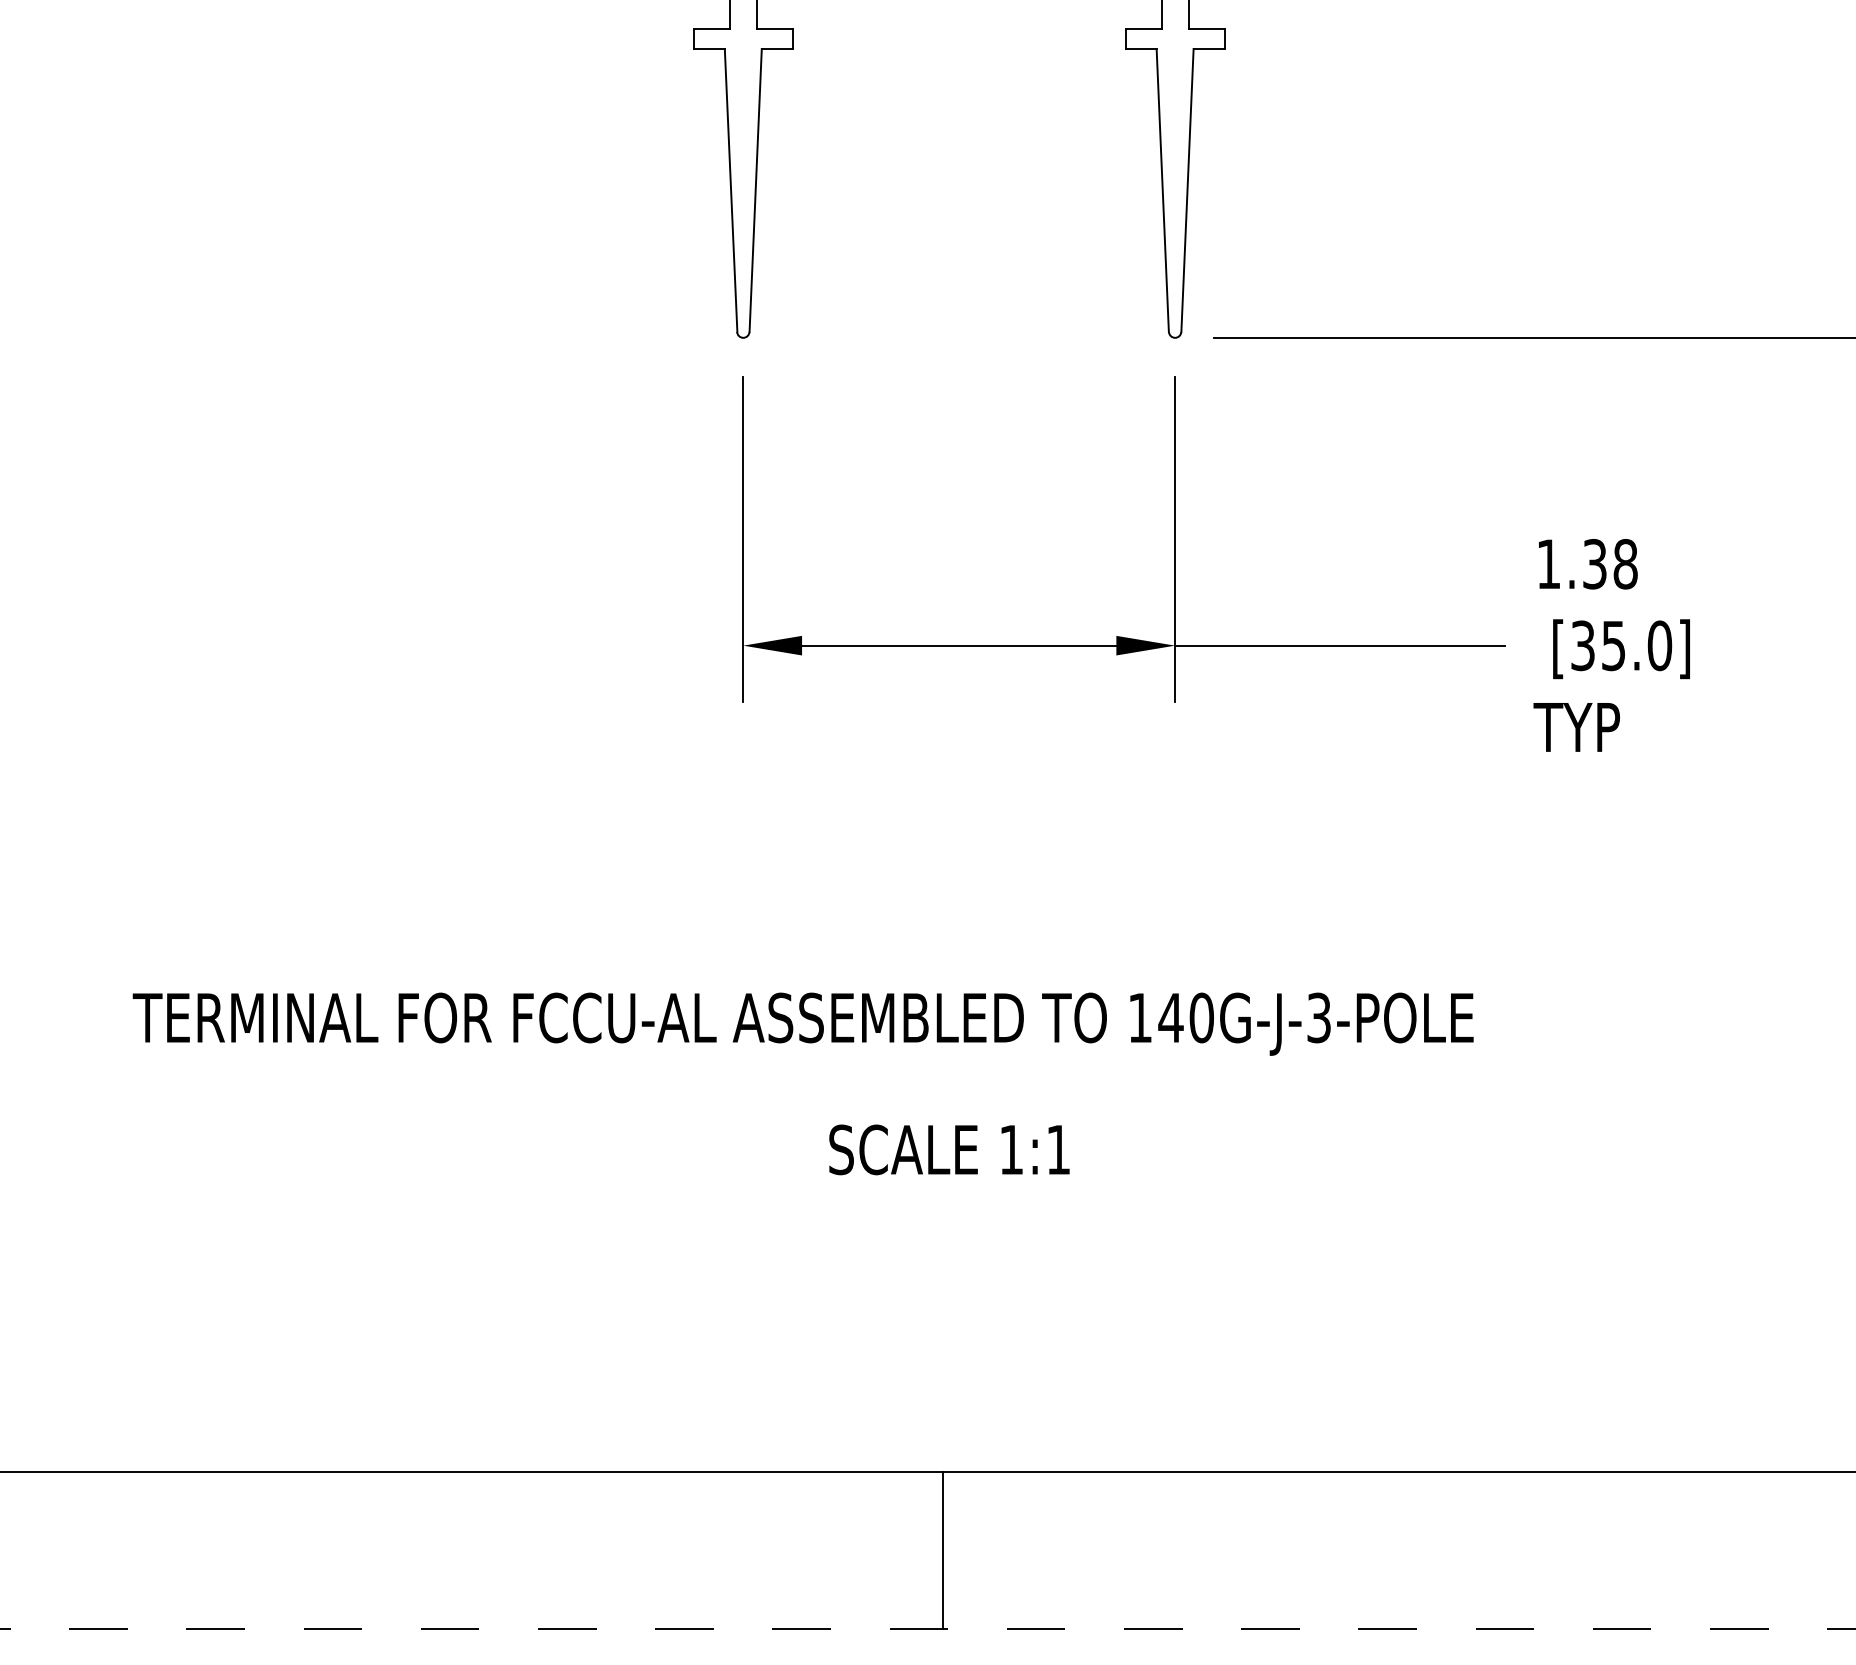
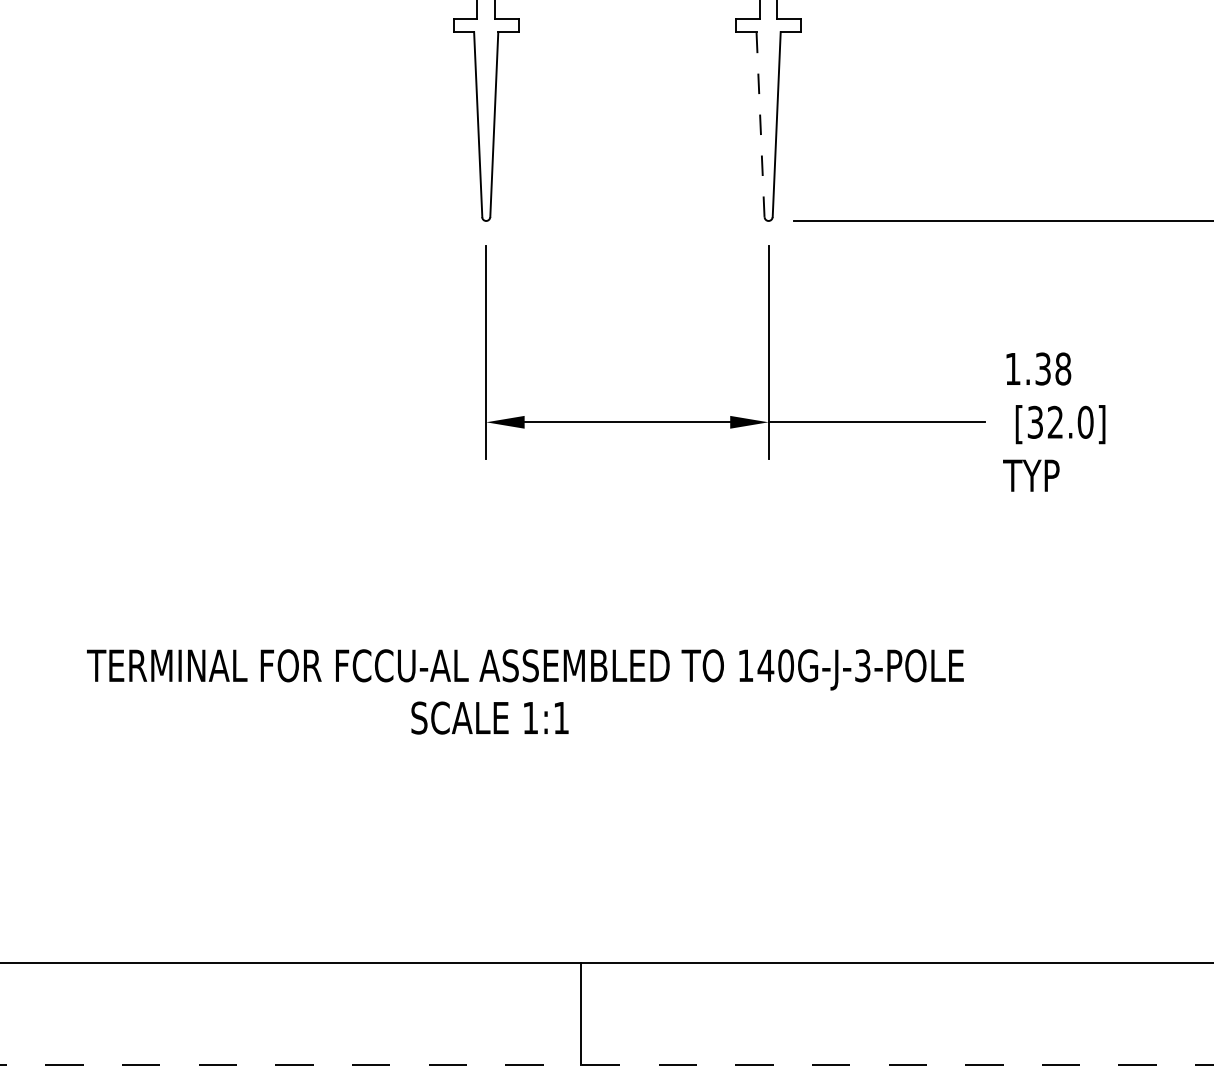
line: (1162, 190) -> (760, 124), solid -> dashed
text: (1612, 644) -> (1054, 421), [35.0] -> [32.0]
text: (948, 1149) -> (489, 717), moved
line: (942, 1549) -> (580, 1013), moved

